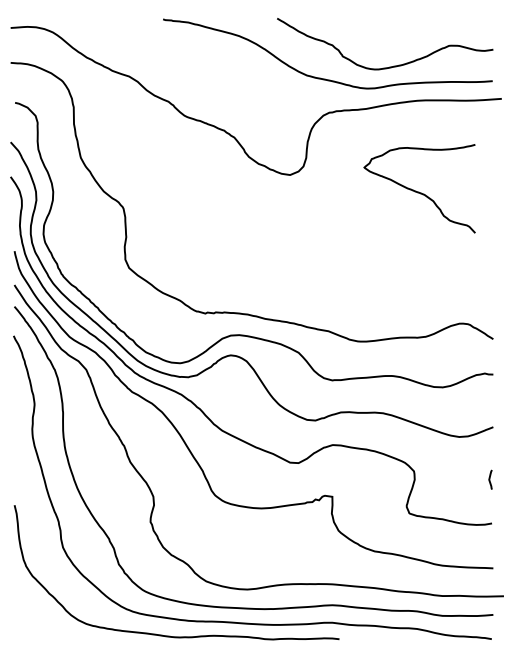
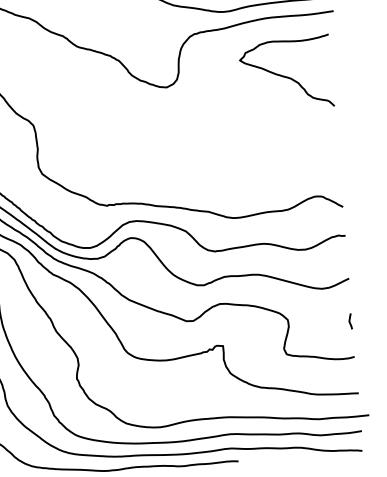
curve: (419, 191) -> (286, 76), moved

